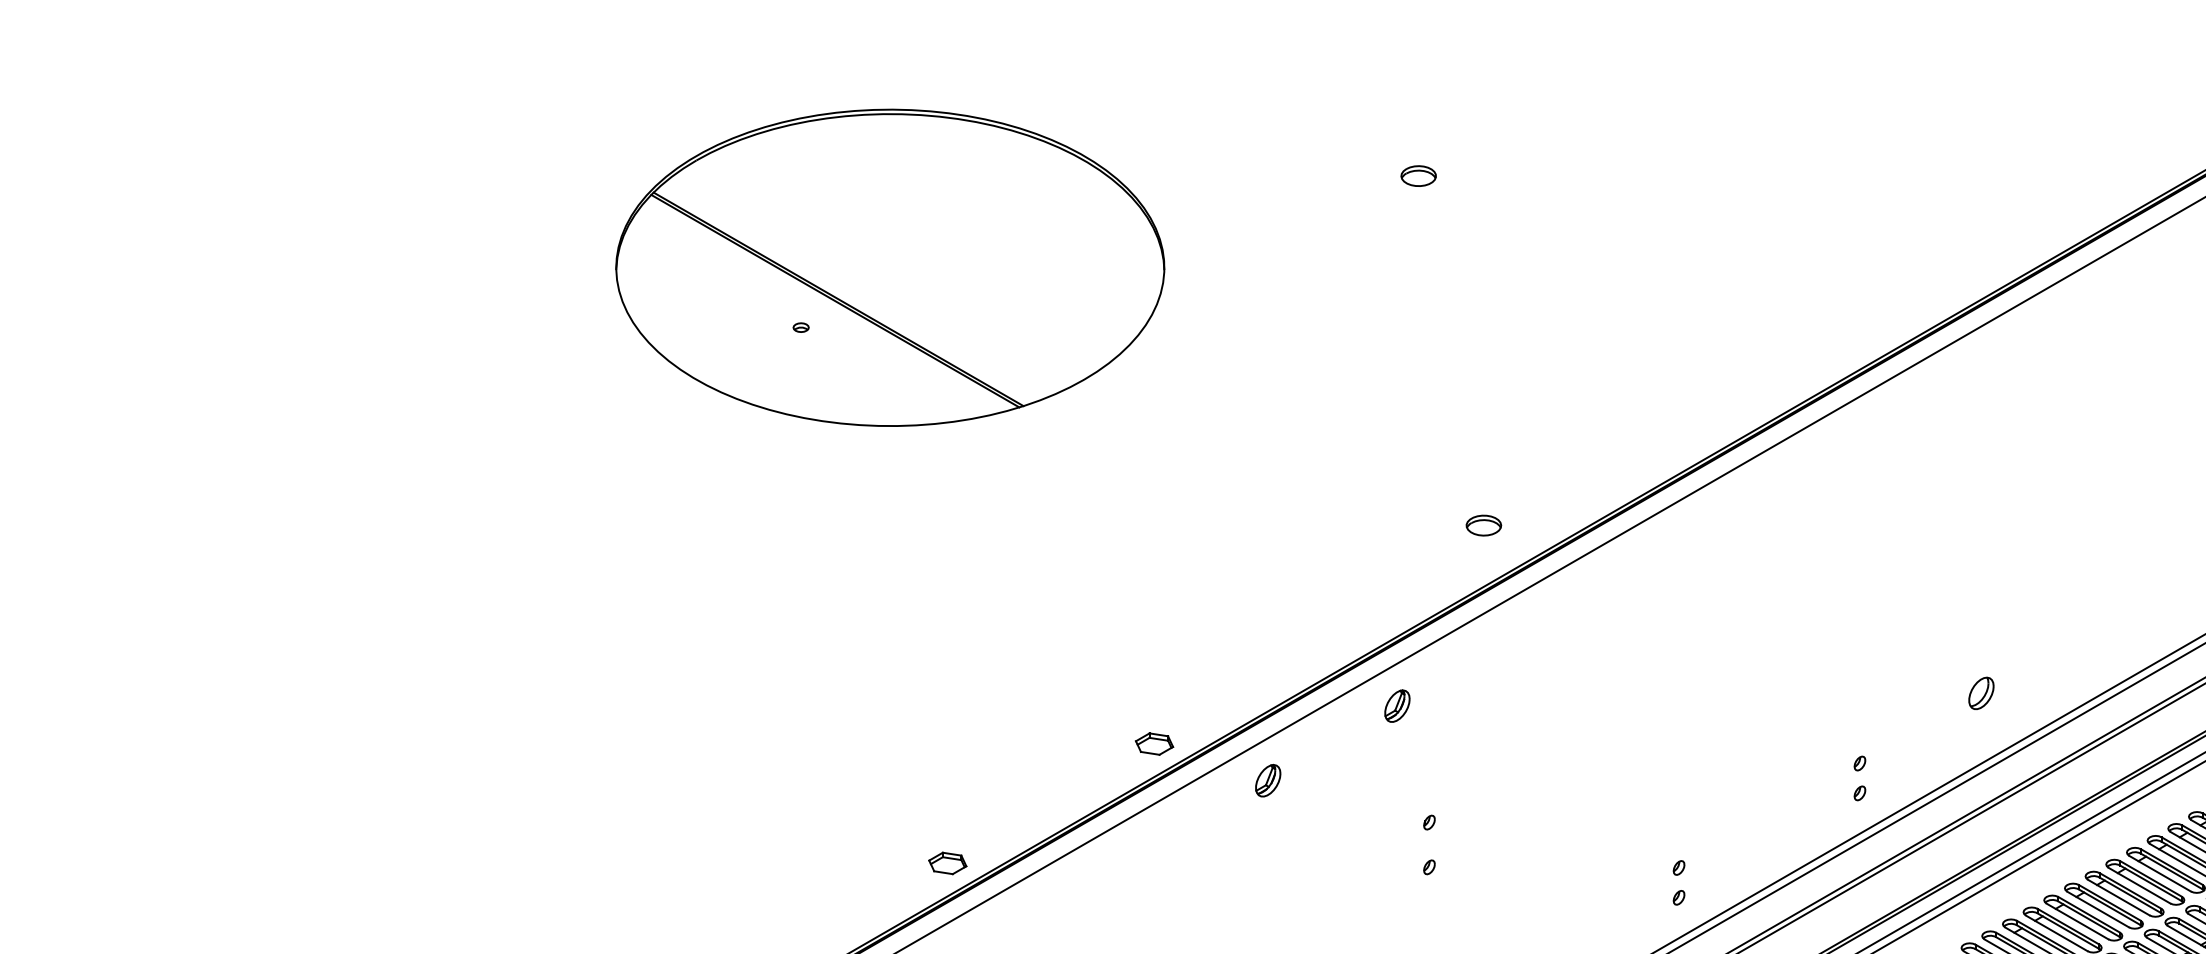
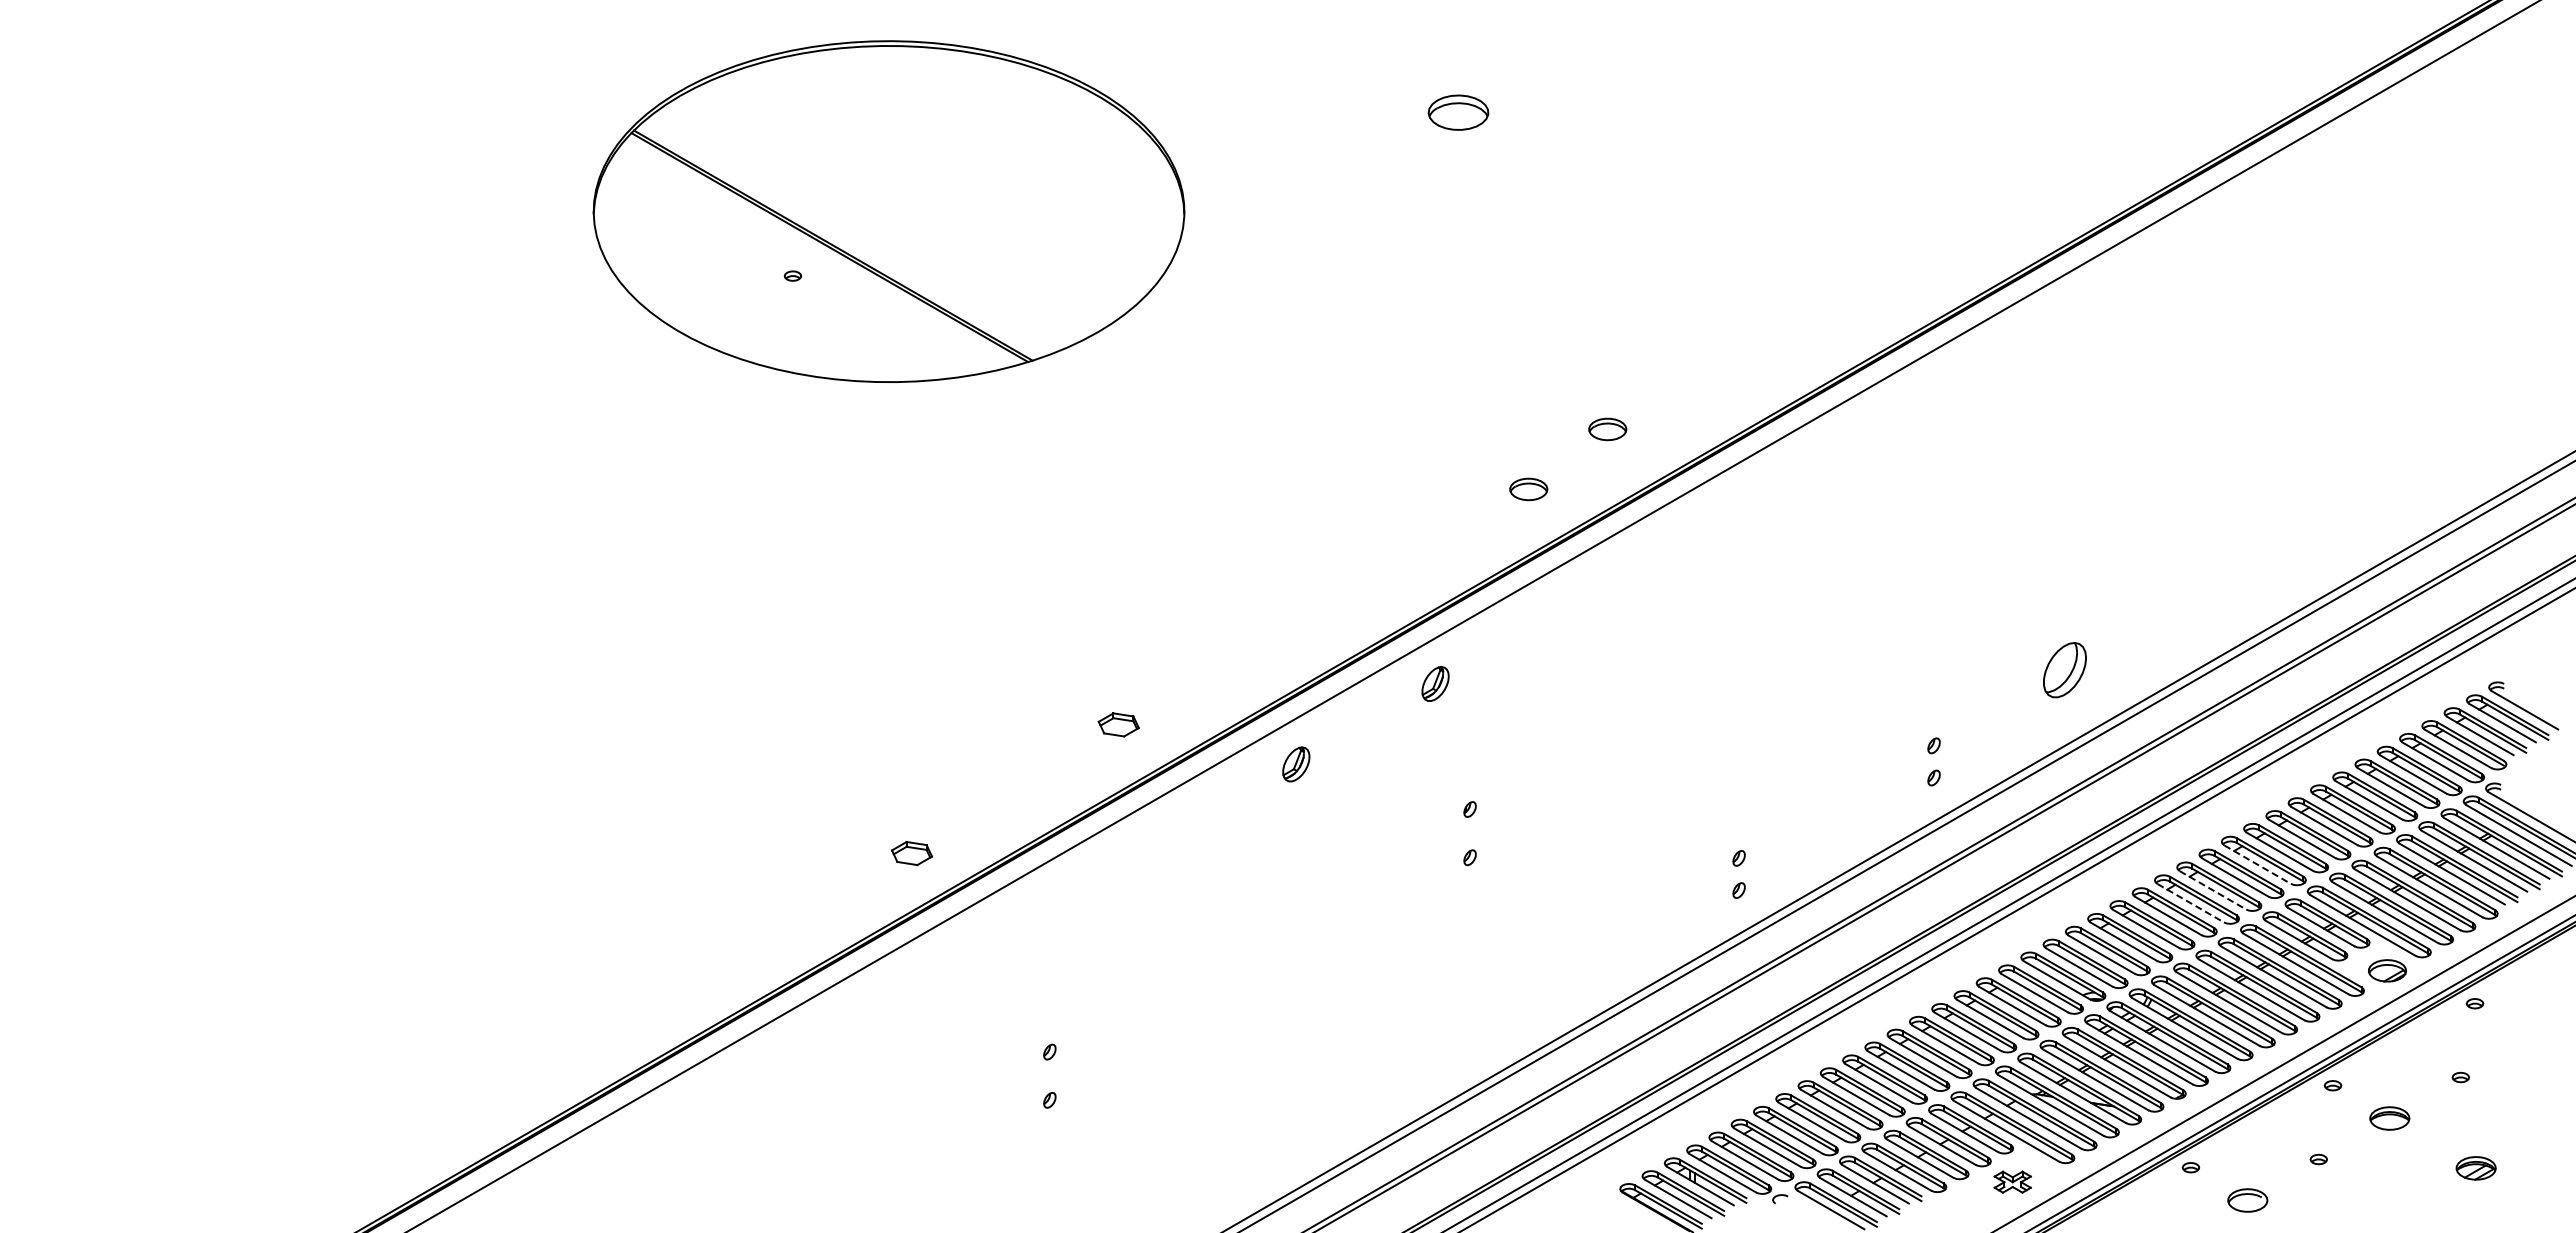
part: (1418, 175) -> (1458, 112), size x1.6
part: (1556, 469) -> (1607, 429), added
part: (1981, 693) -> (2064, 670), size x1.6
part: (1154, 743) -> (1118, 724), moved
part: (947, 863) -> (911, 853), moved
line: (2161, 873) -> (2258, 864), solid -> dashed
line: (2119, 897) -> (2213, 890), solid -> dashed
line: (2098, 909) -> (2191, 903), solid -> dashed

